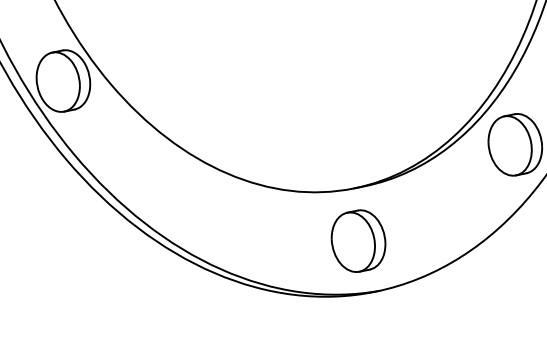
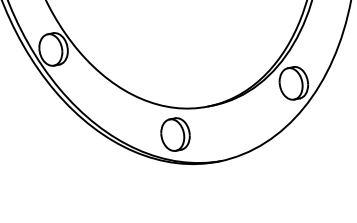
part: (358, 241) -> (175, 134), moved

